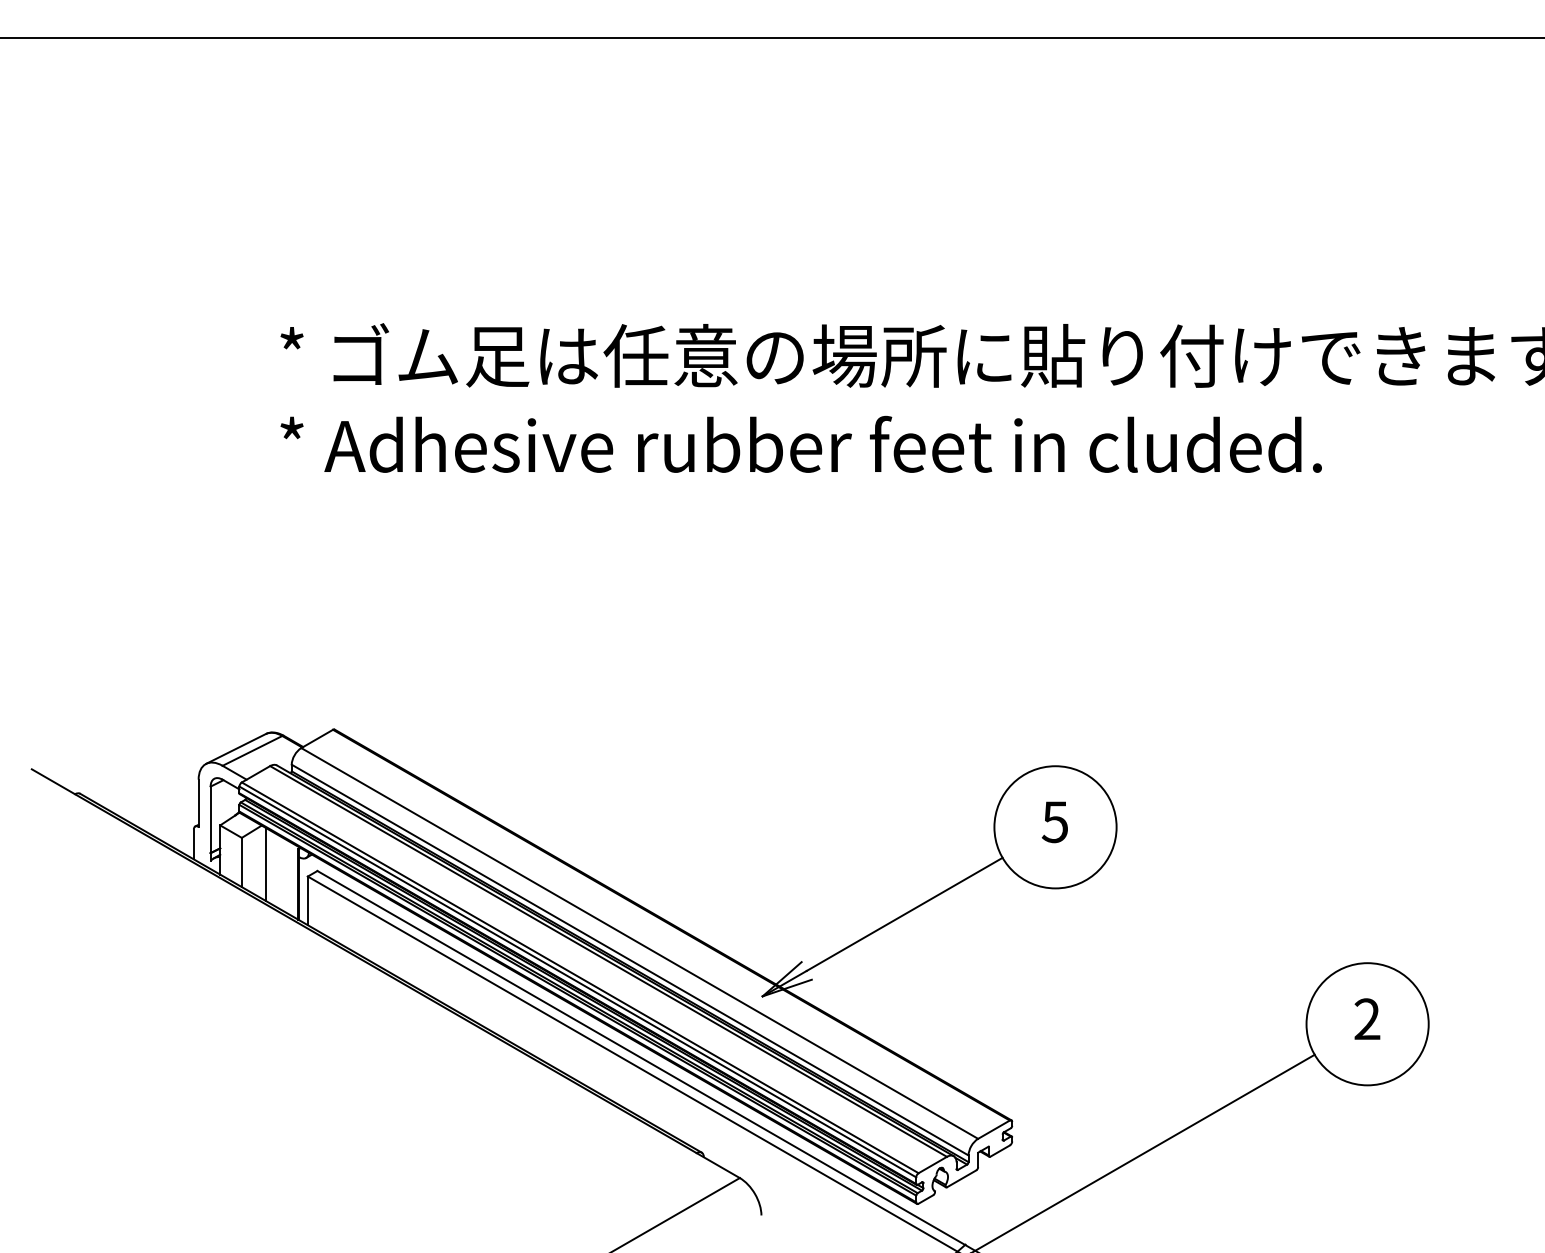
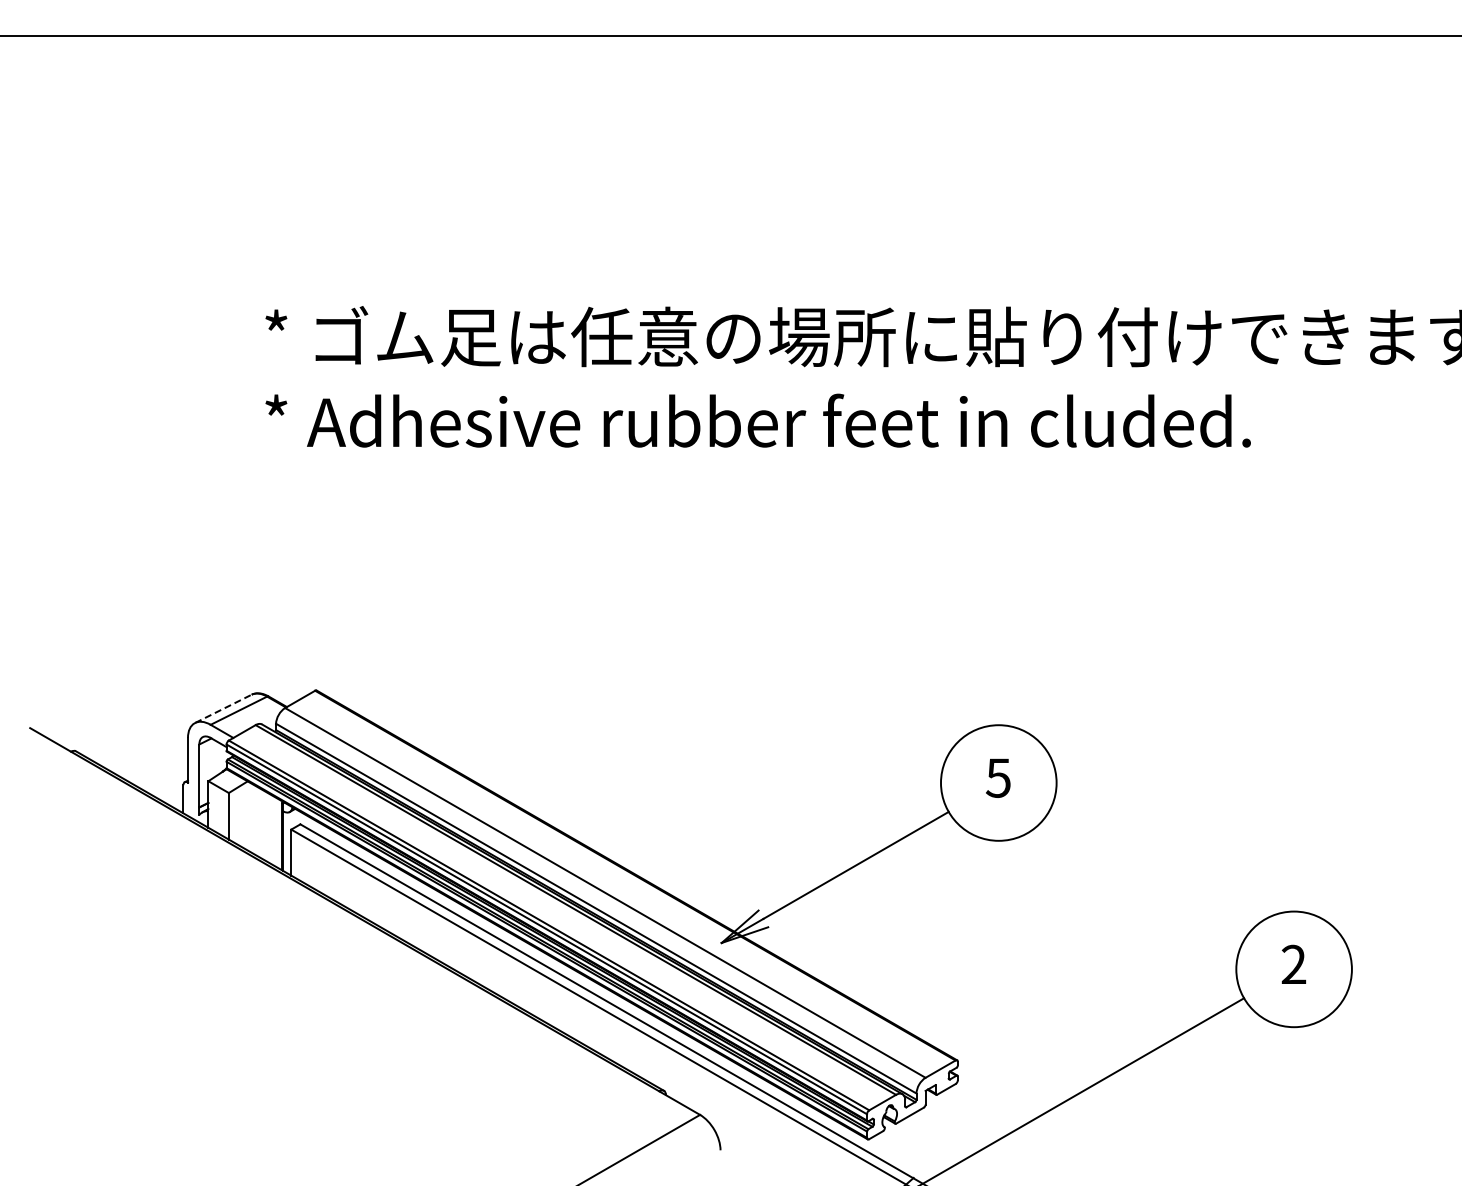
line: (236, 748) -> (223, 708), solid -> dashed
line: (265, 863) -> (251, 817), removed

